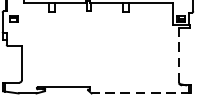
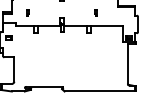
line: (178, 54) -> (127, 63), dashed -> solid
line: (141, 93) -> (100, 91), dashed -> solid

